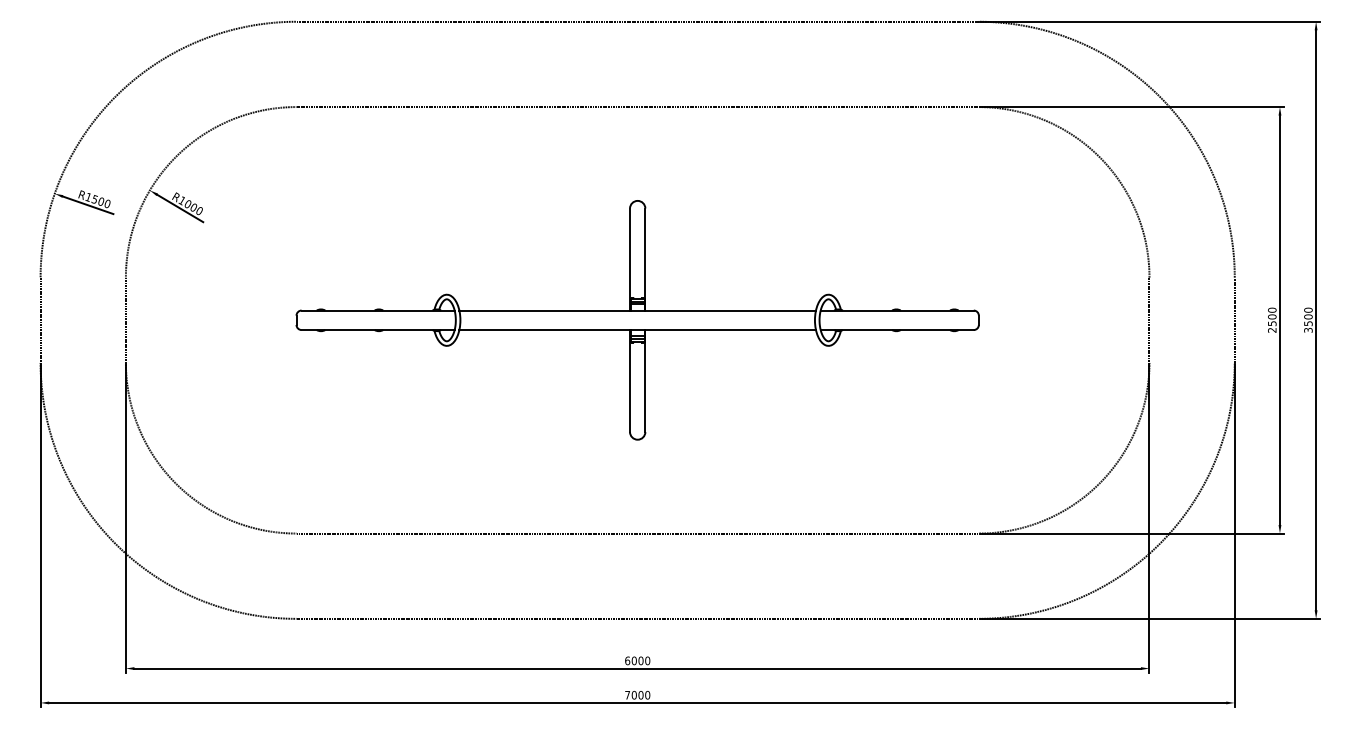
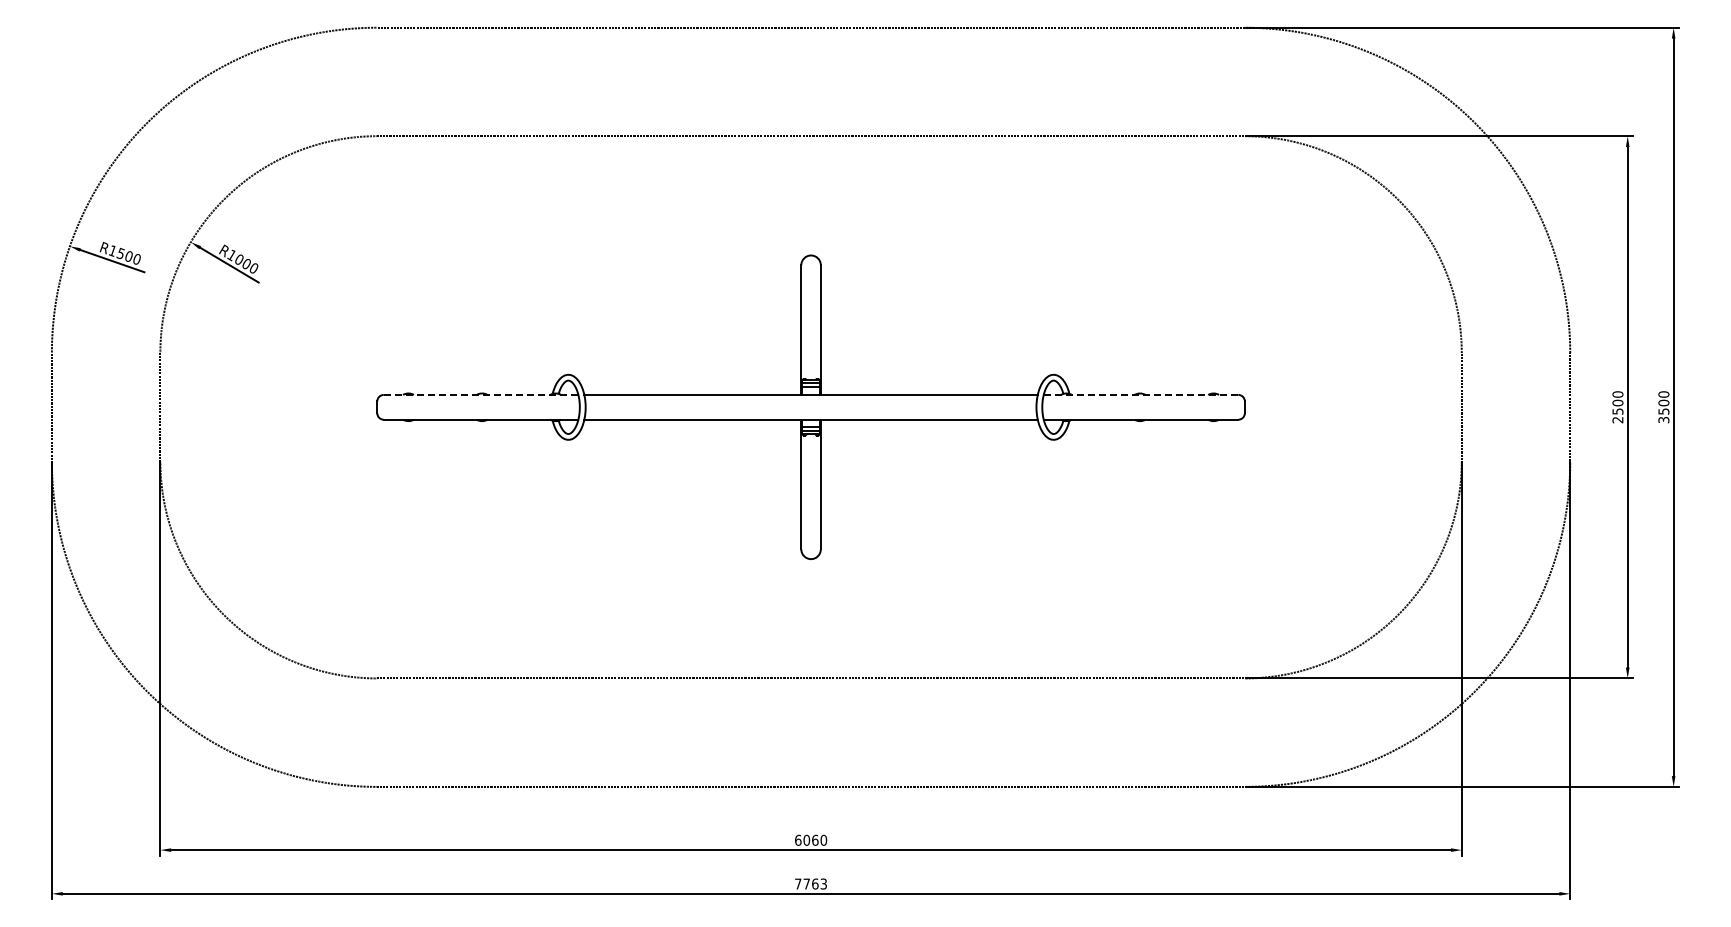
line: (378, 310) -> (481, 394), solid -> dashed
line: (896, 310) -> (1140, 394), solid -> dashed
text: (641, 660) -> (815, 839), 6000 -> 6060
text: (641, 694) -> (815, 883), 7000 -> 7763

